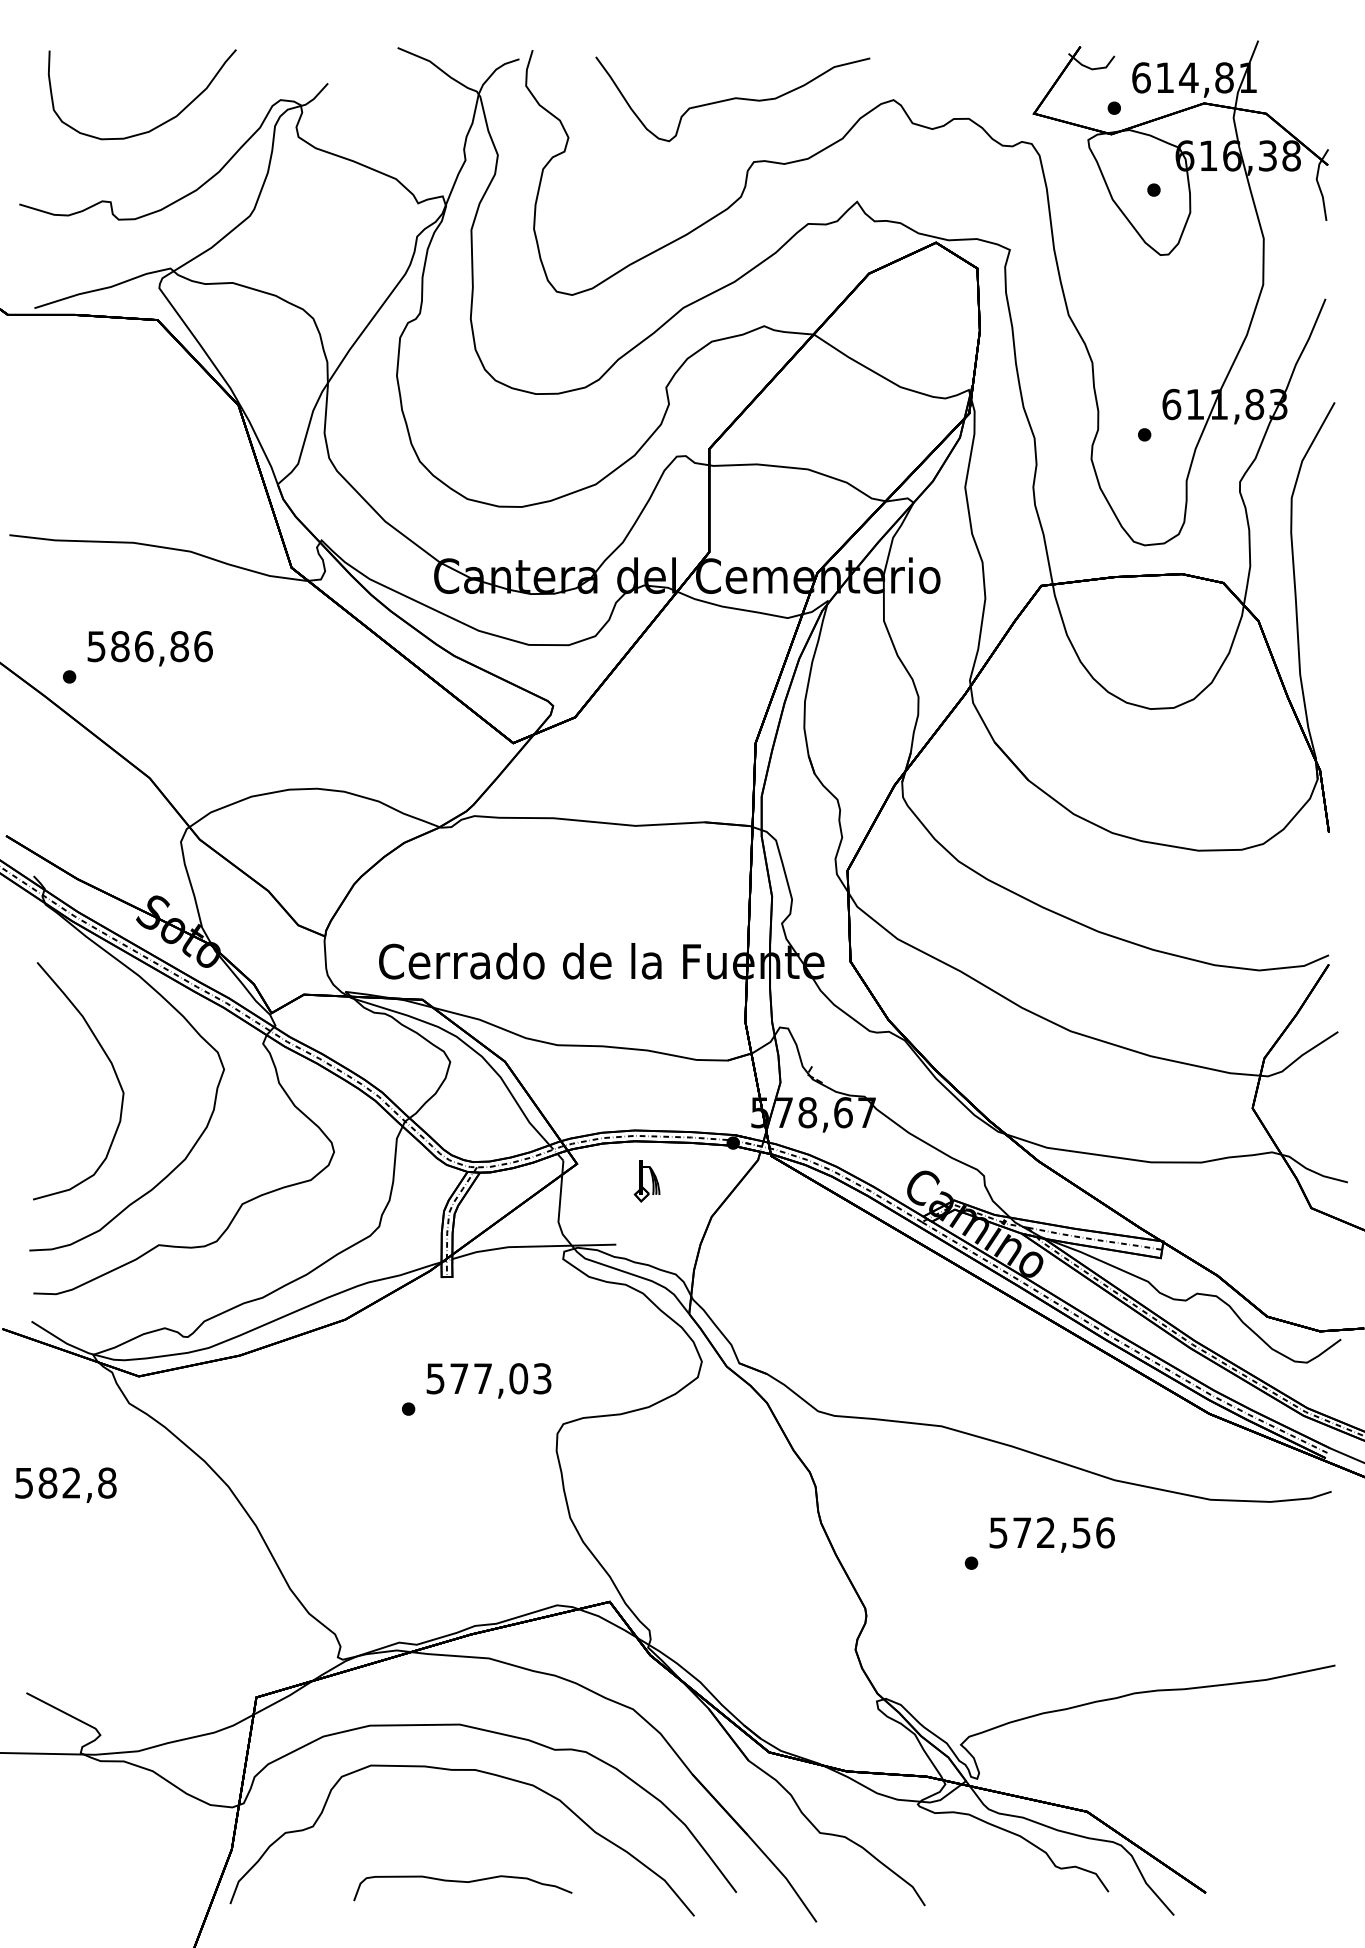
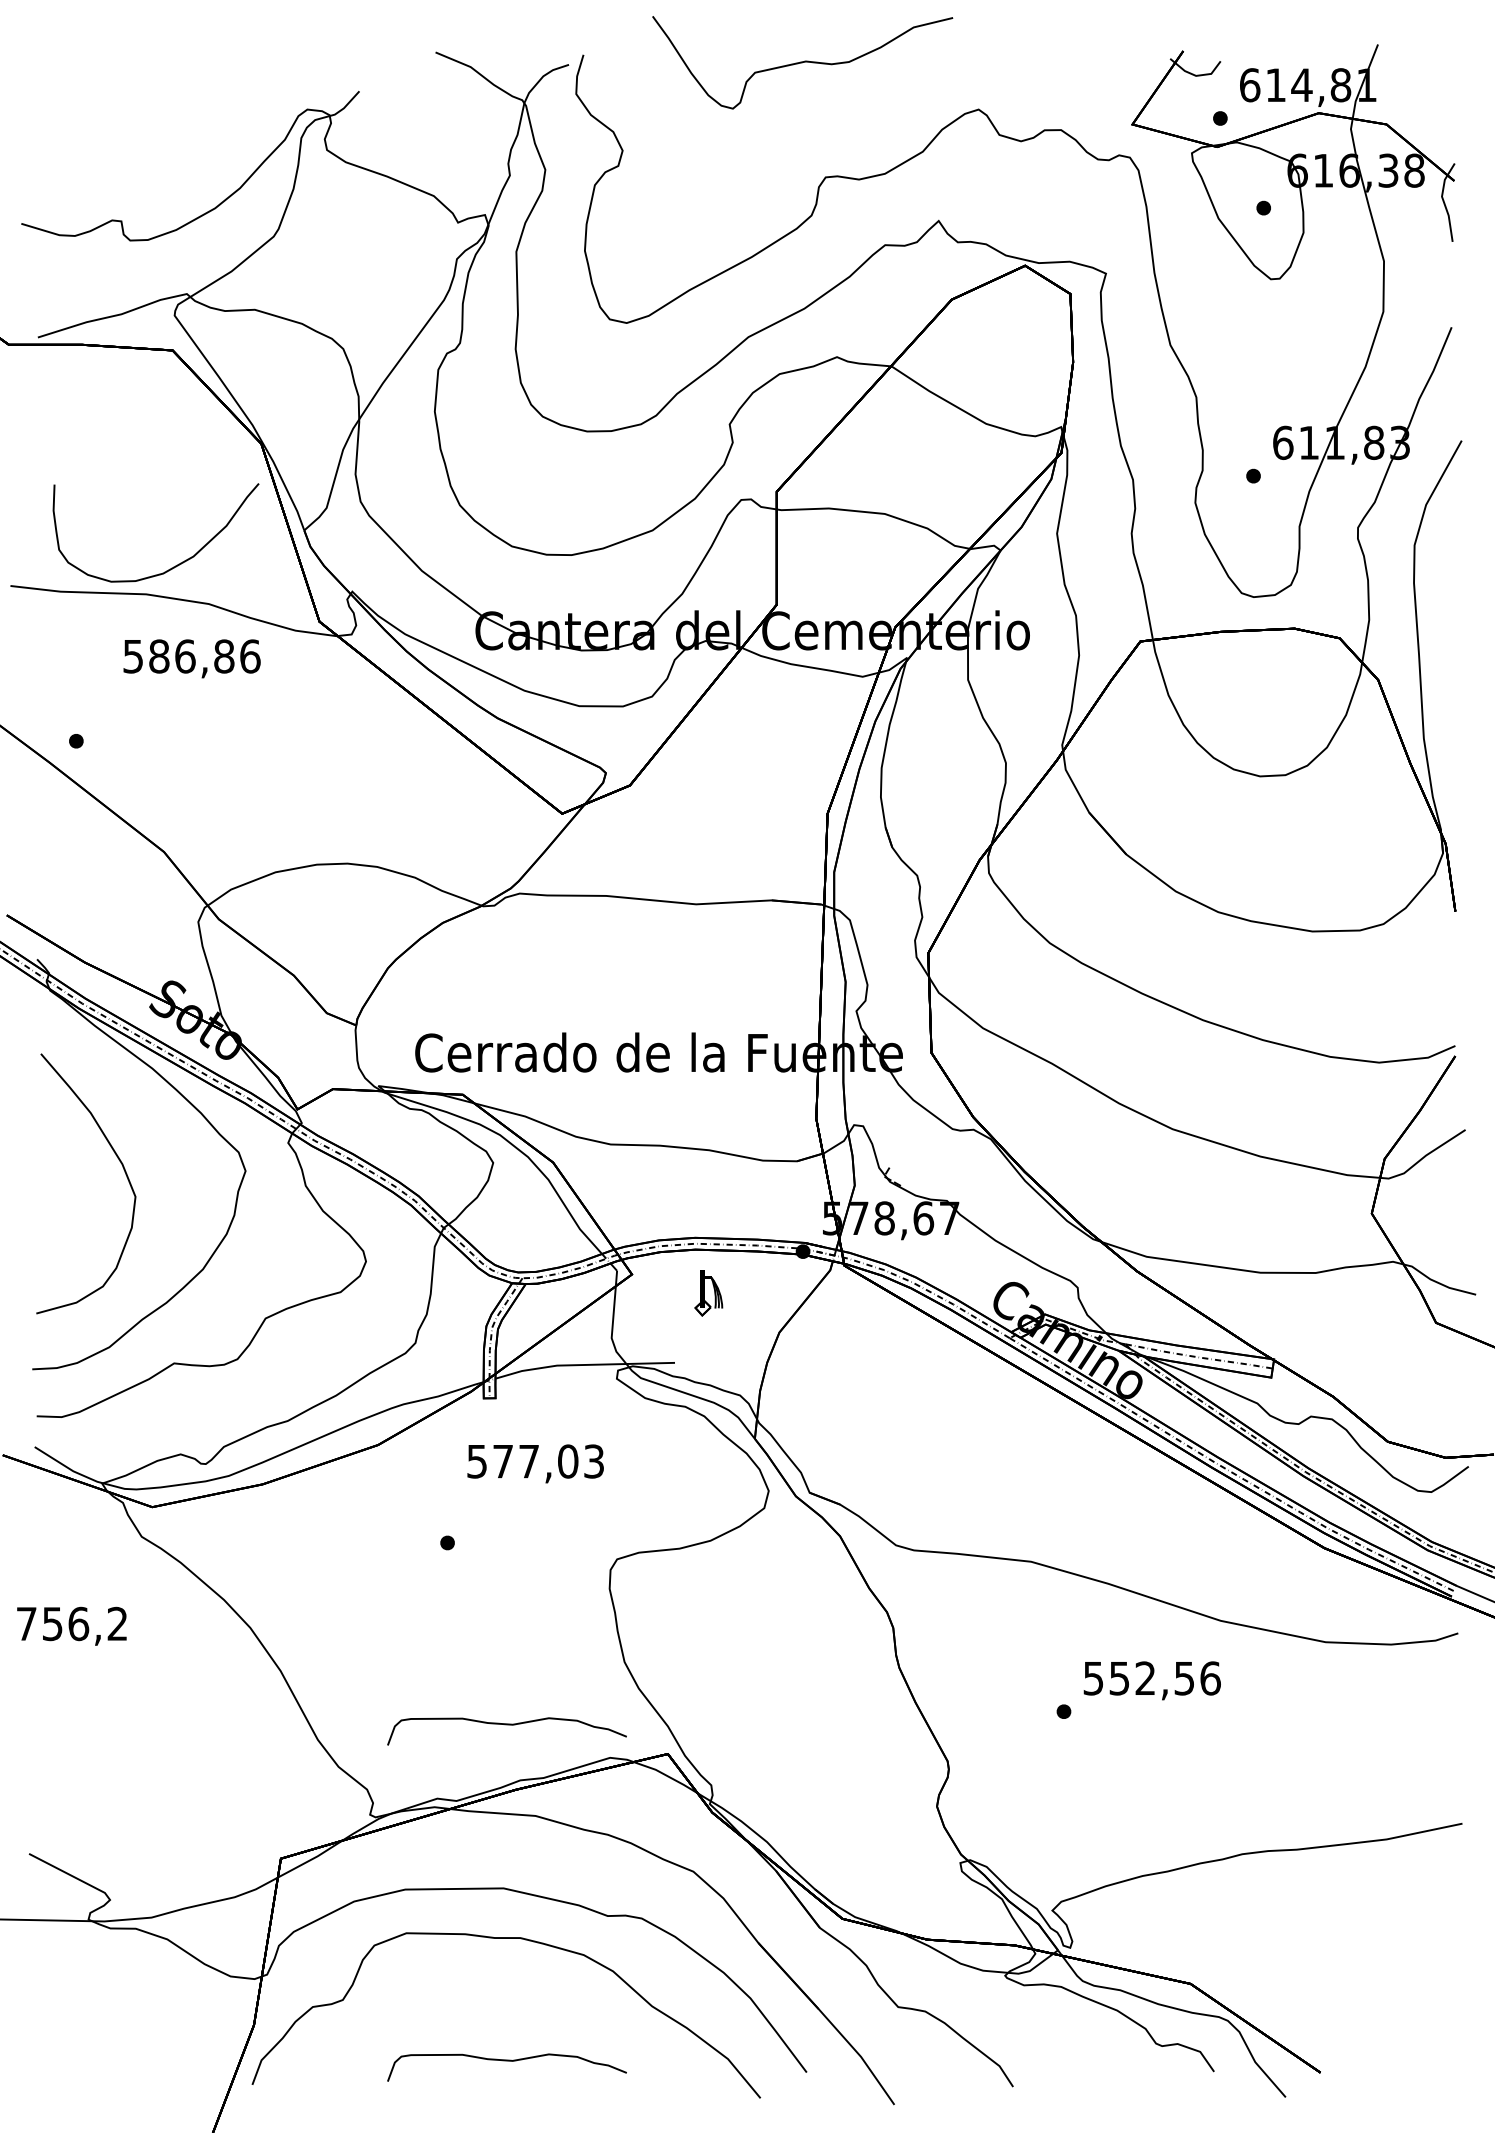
curve: (732, 99) -> (802, 62), moved
curve: (159, 124) -> (174, 565), moved
text: (149, 648) -> (191, 658), moved
text: (488, 1380) -> (535, 1463), moved
text: (65, 1482) -> (71, 1623), 582,8 -> 756,2
text: (1021, 1532) -> (1118, 1678), 572,56 -> 552,56
curve: (462, 1575) -> (506, 1725), added

